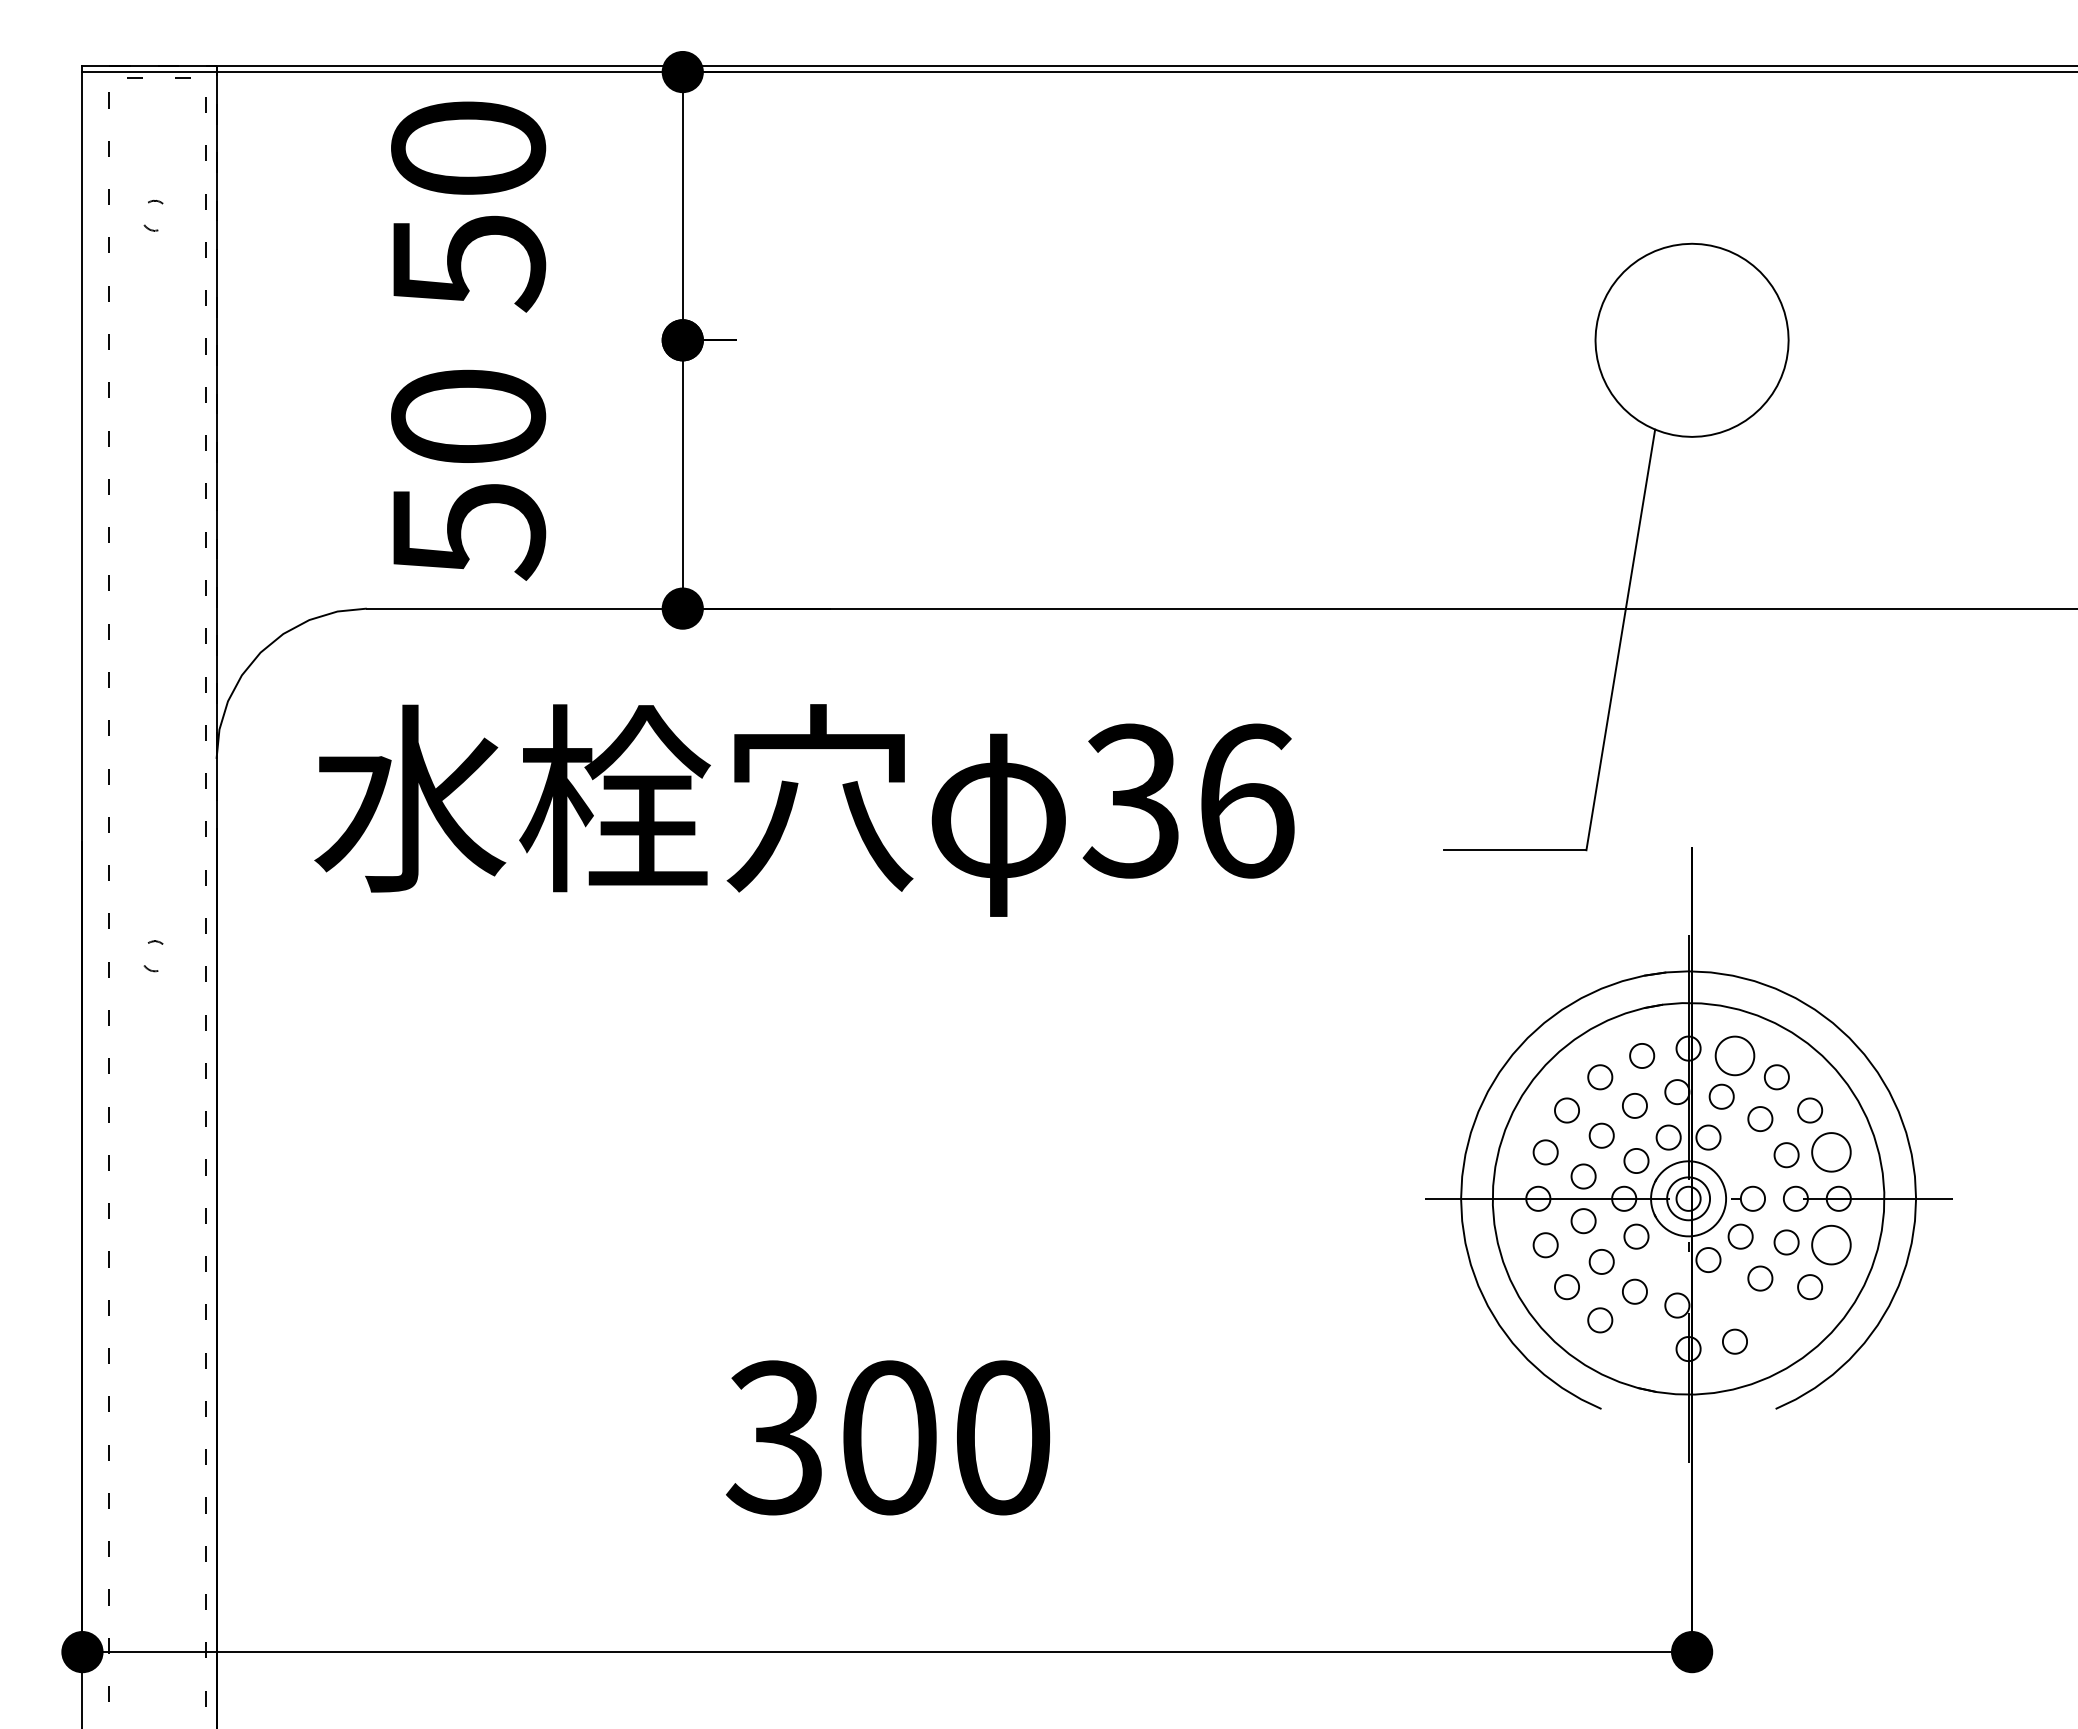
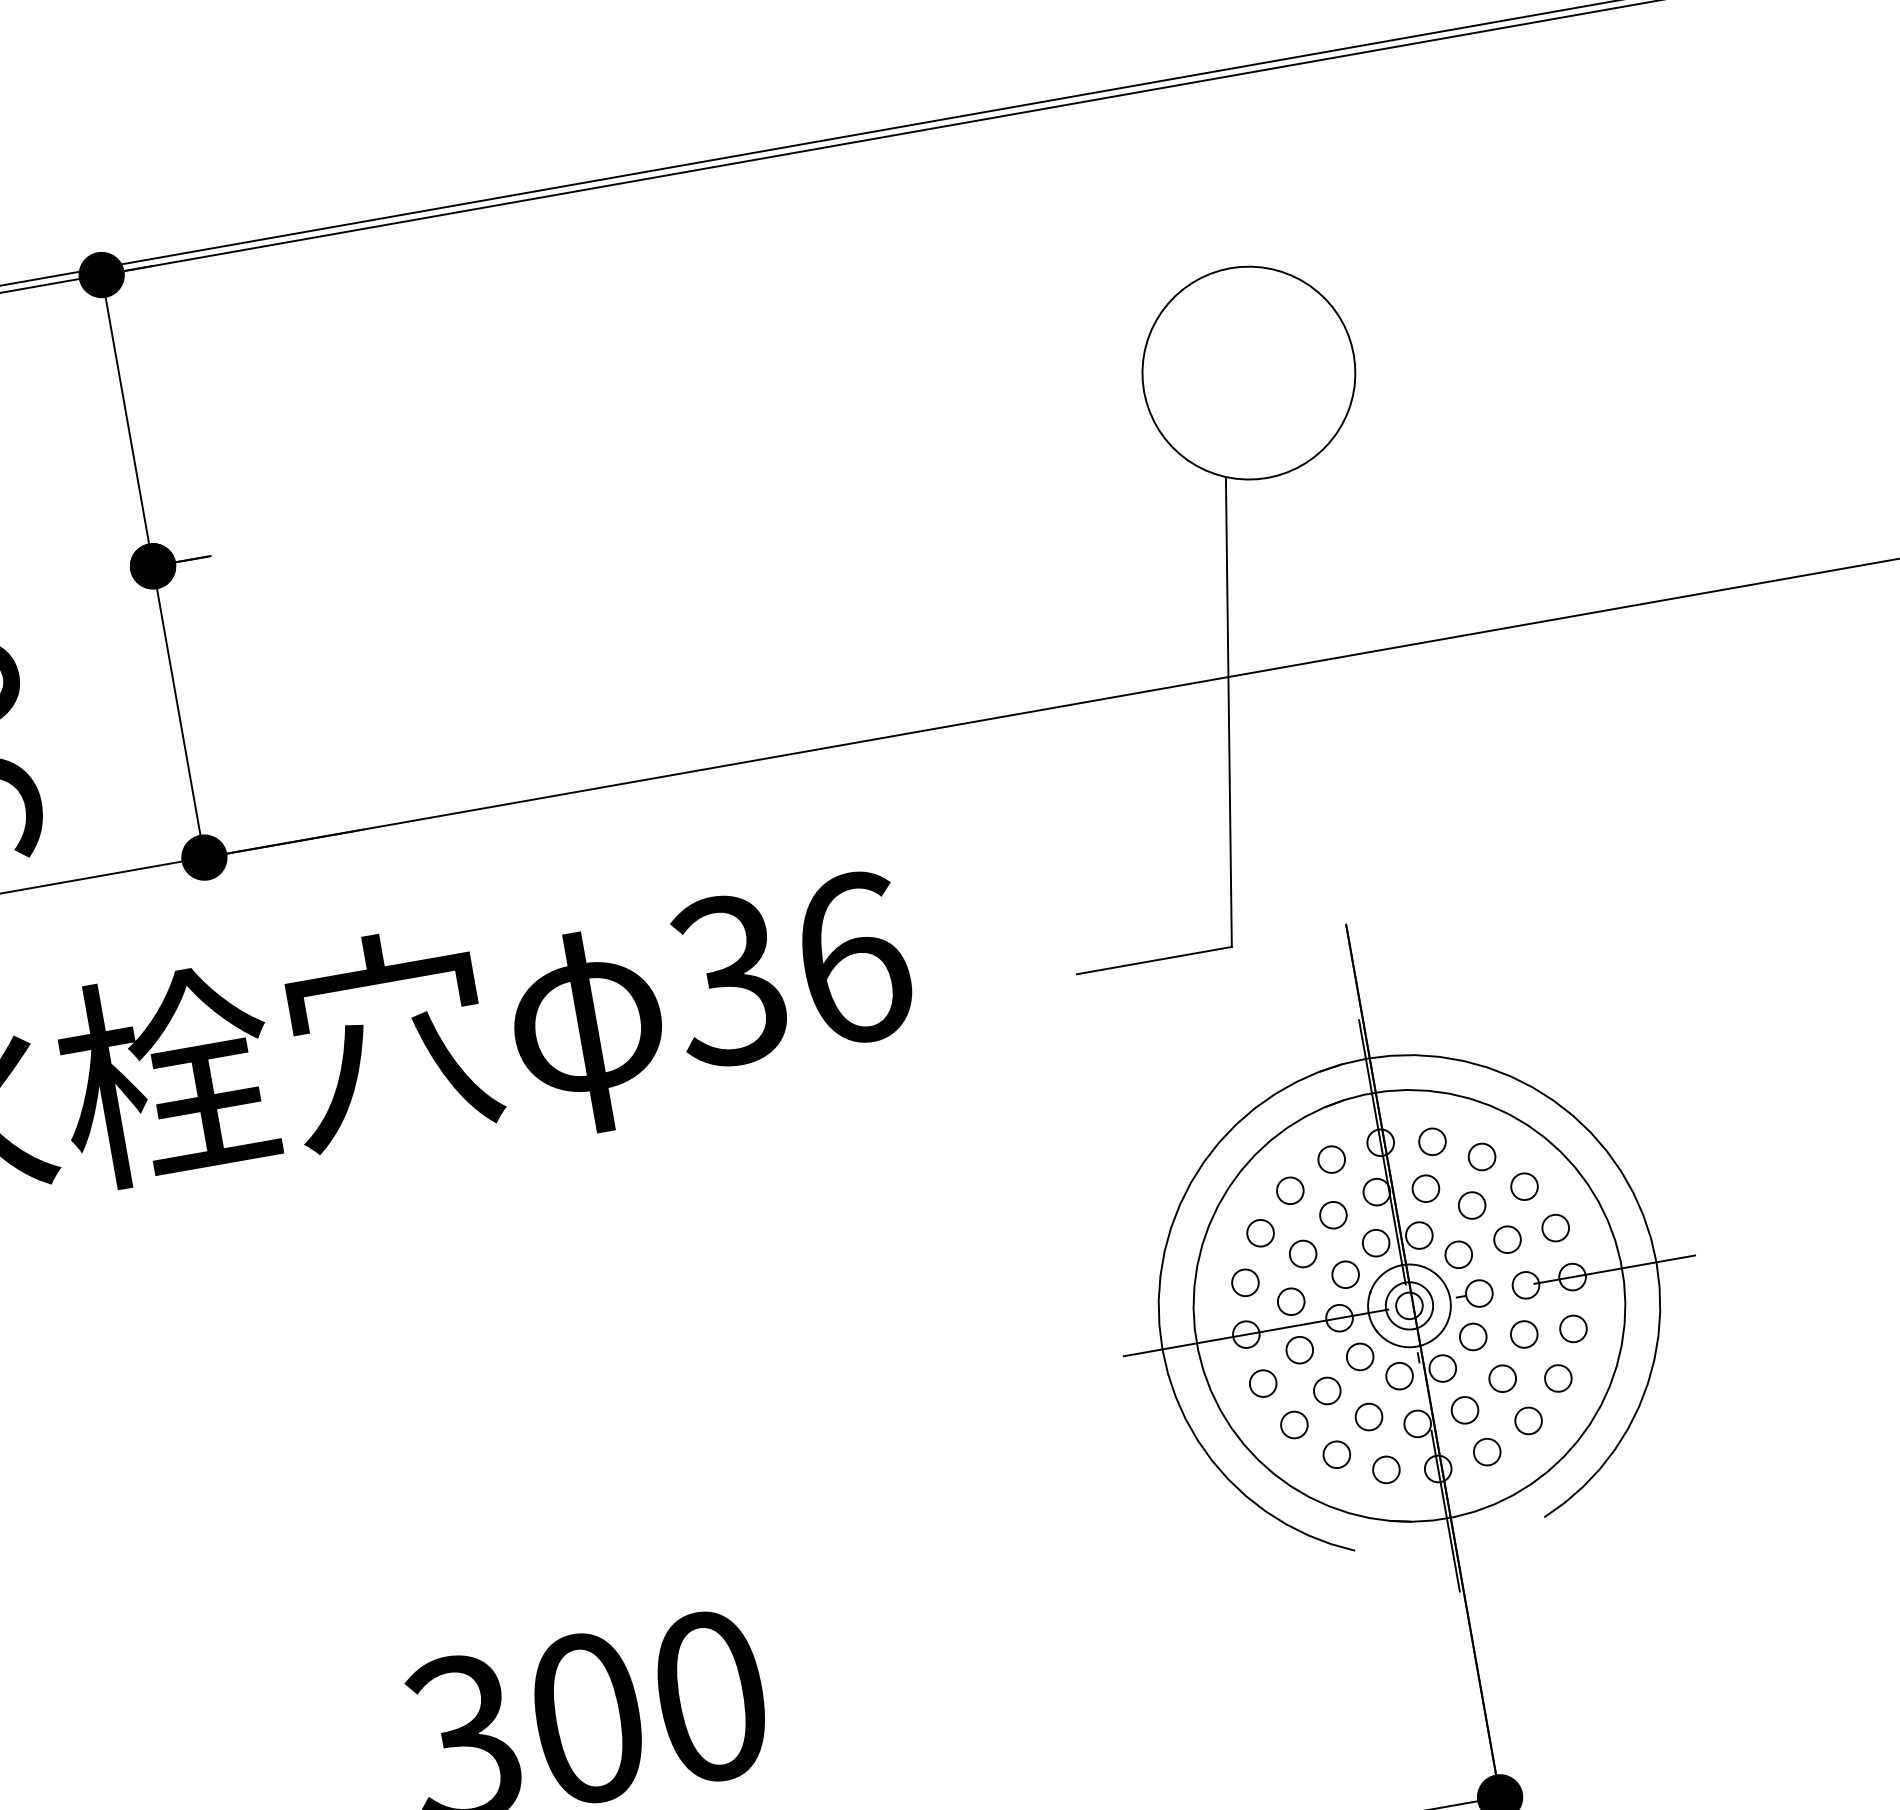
part: (1734, 1055) -> (1431, 1141), size x0.62
part: (1831, 1152) -> (1555, 1228), size x0.62
part: (1740, 1160) -> (1458, 1254), added
part: (1831, 1245) -> (1573, 1329), size x0.62
part: (1668, 1259) -> (1399, 1375), added
part: (1721, 1300) -> (1464, 1409), added
part: (1776, 1320) -> (1528, 1421), added
part: (1642, 1341) -> (1386, 1469), added

